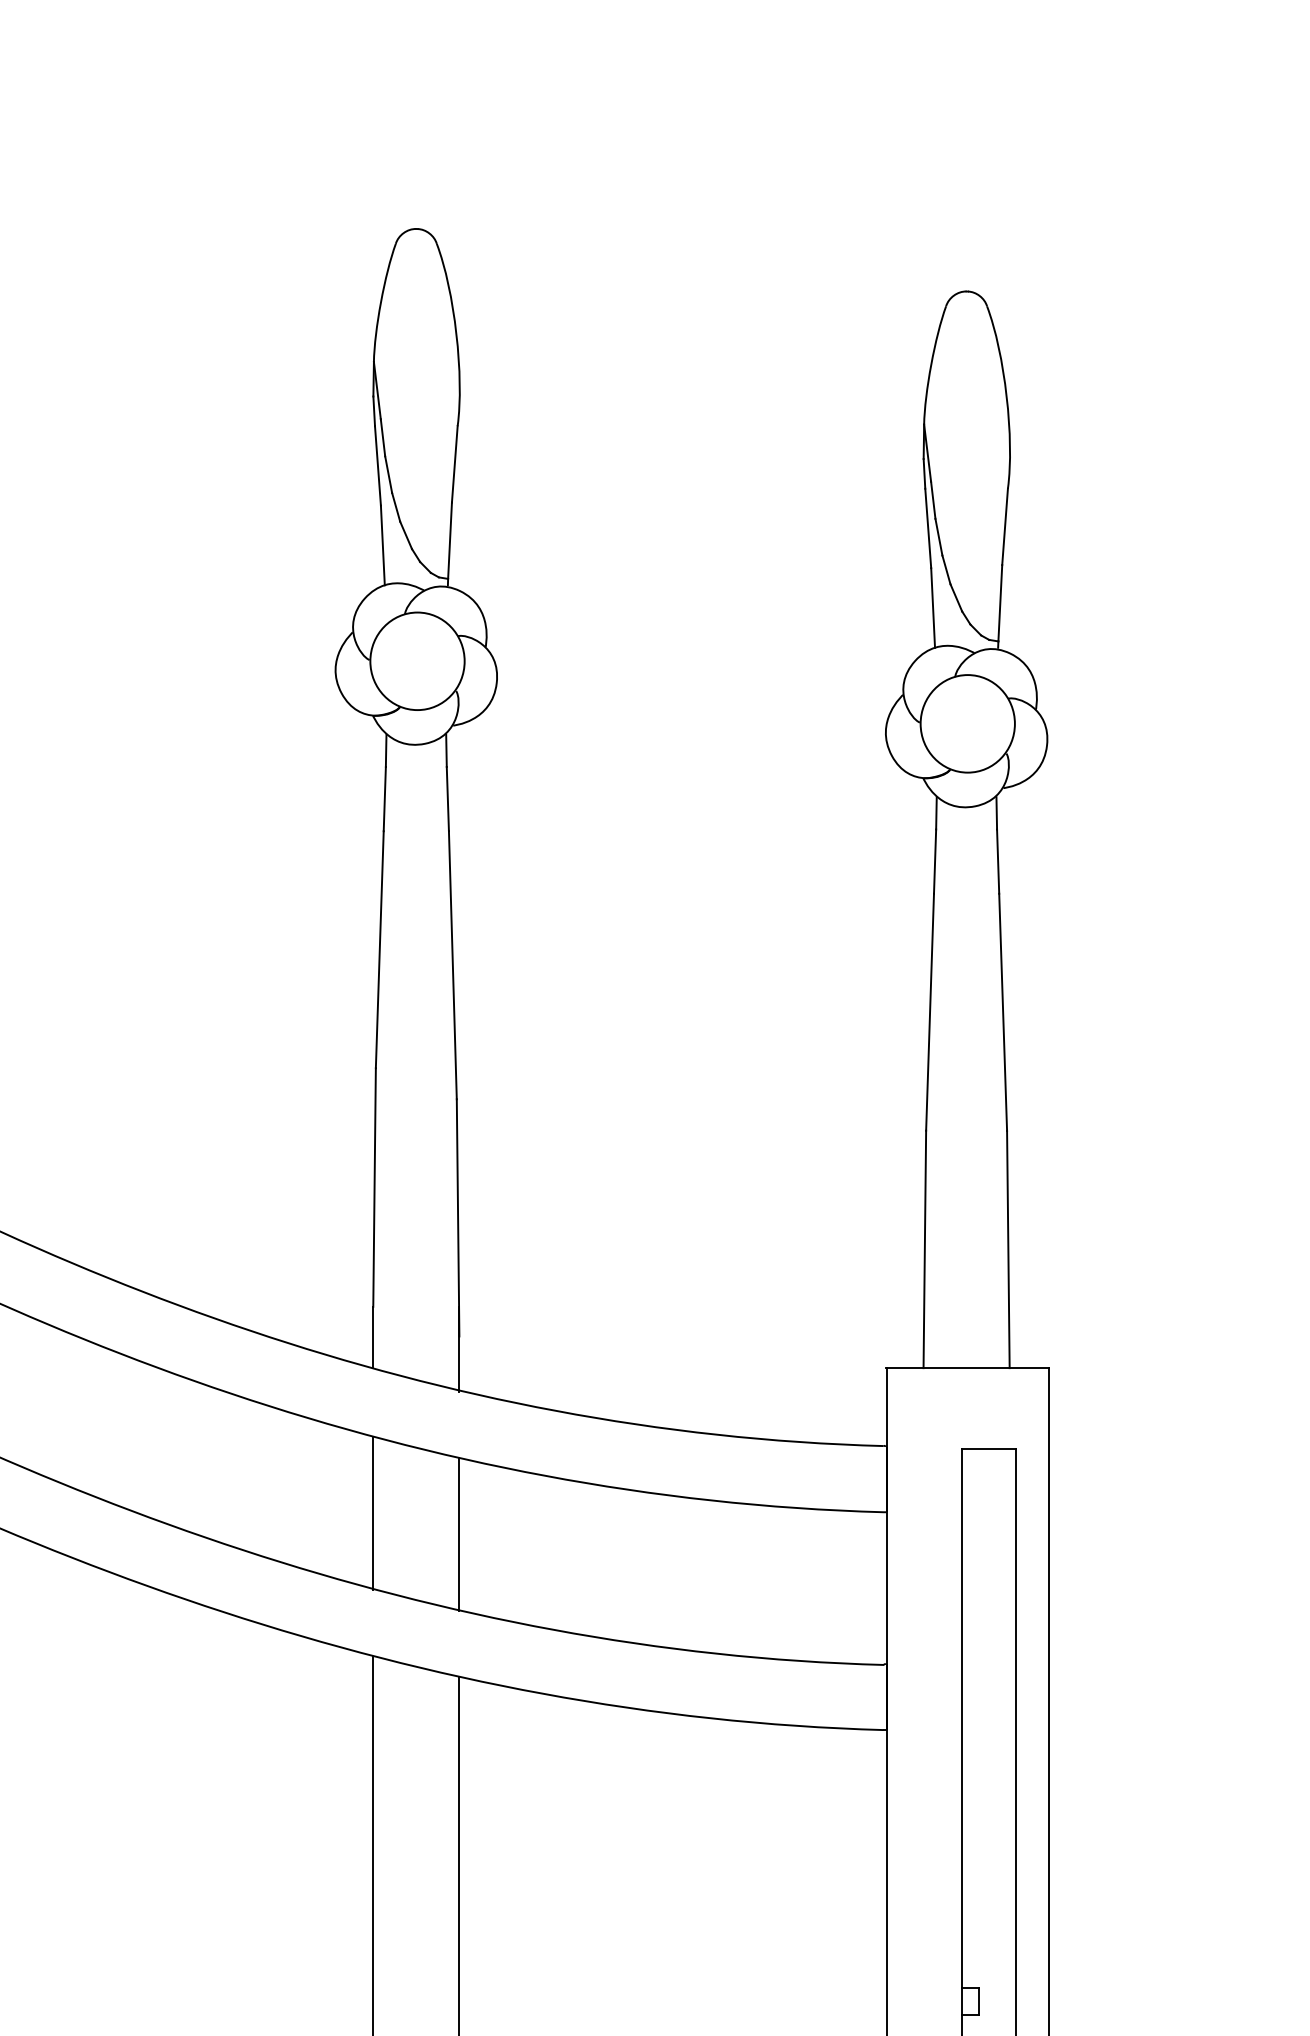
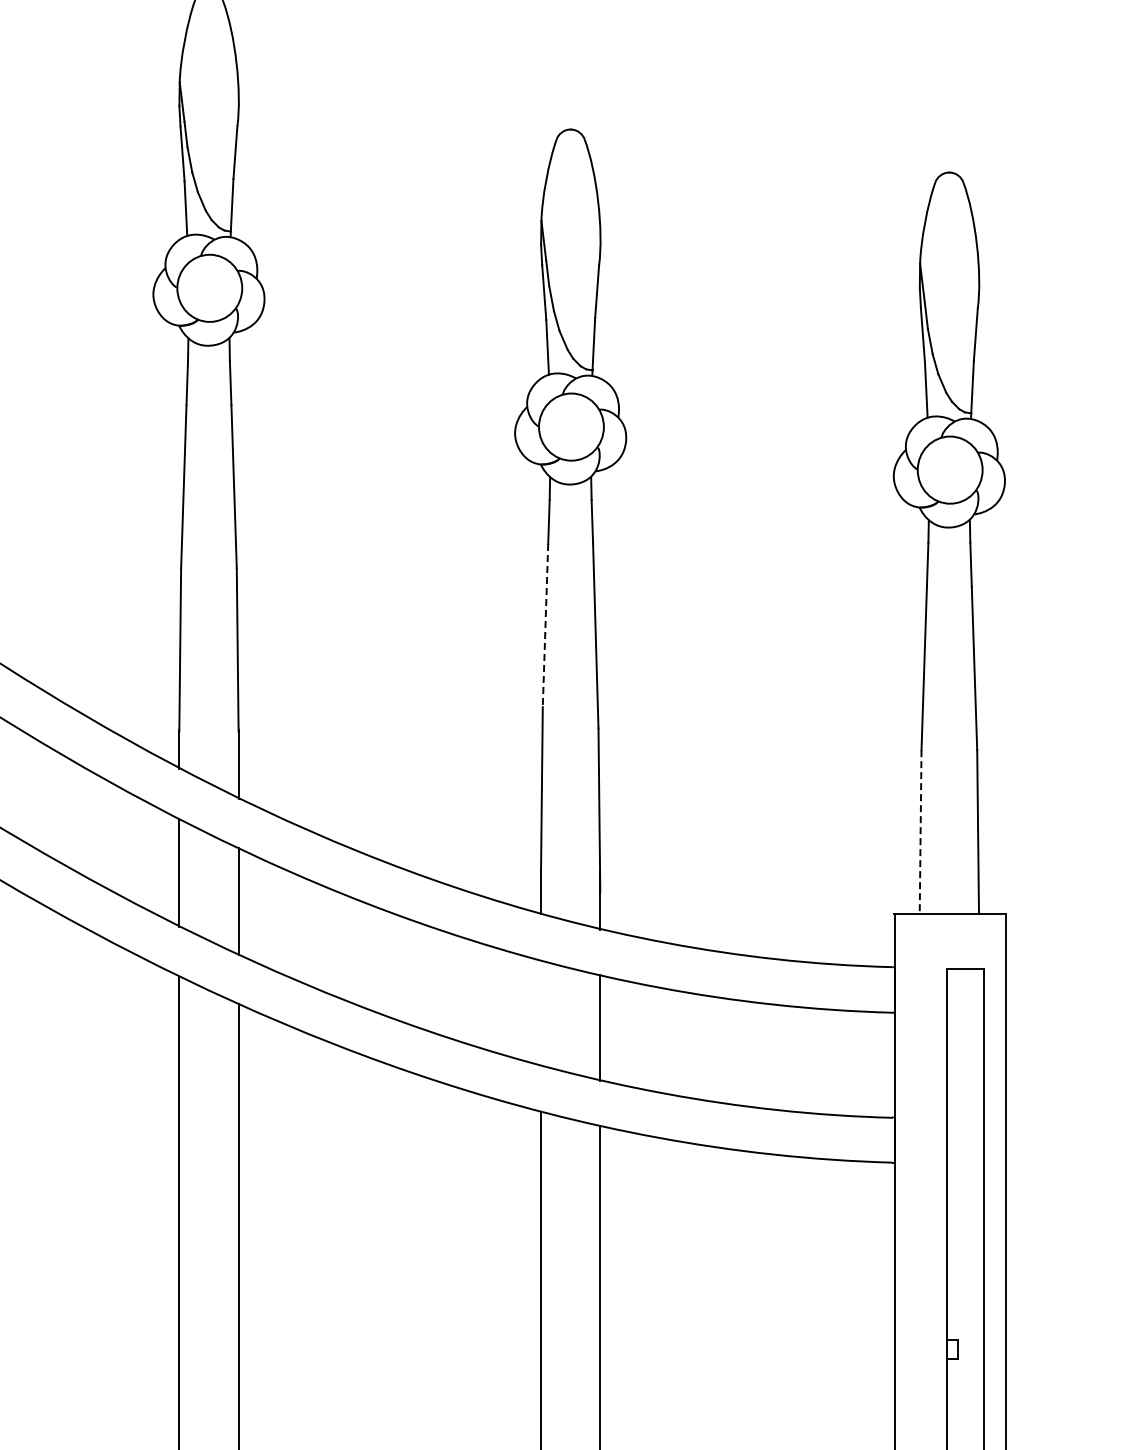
line: (379, 949) -> (545, 625), solid -> dashed
line: (924, 1248) -> (920, 831), solid -> dashed
line: (373, 1513) -> (541, 1013), removed

